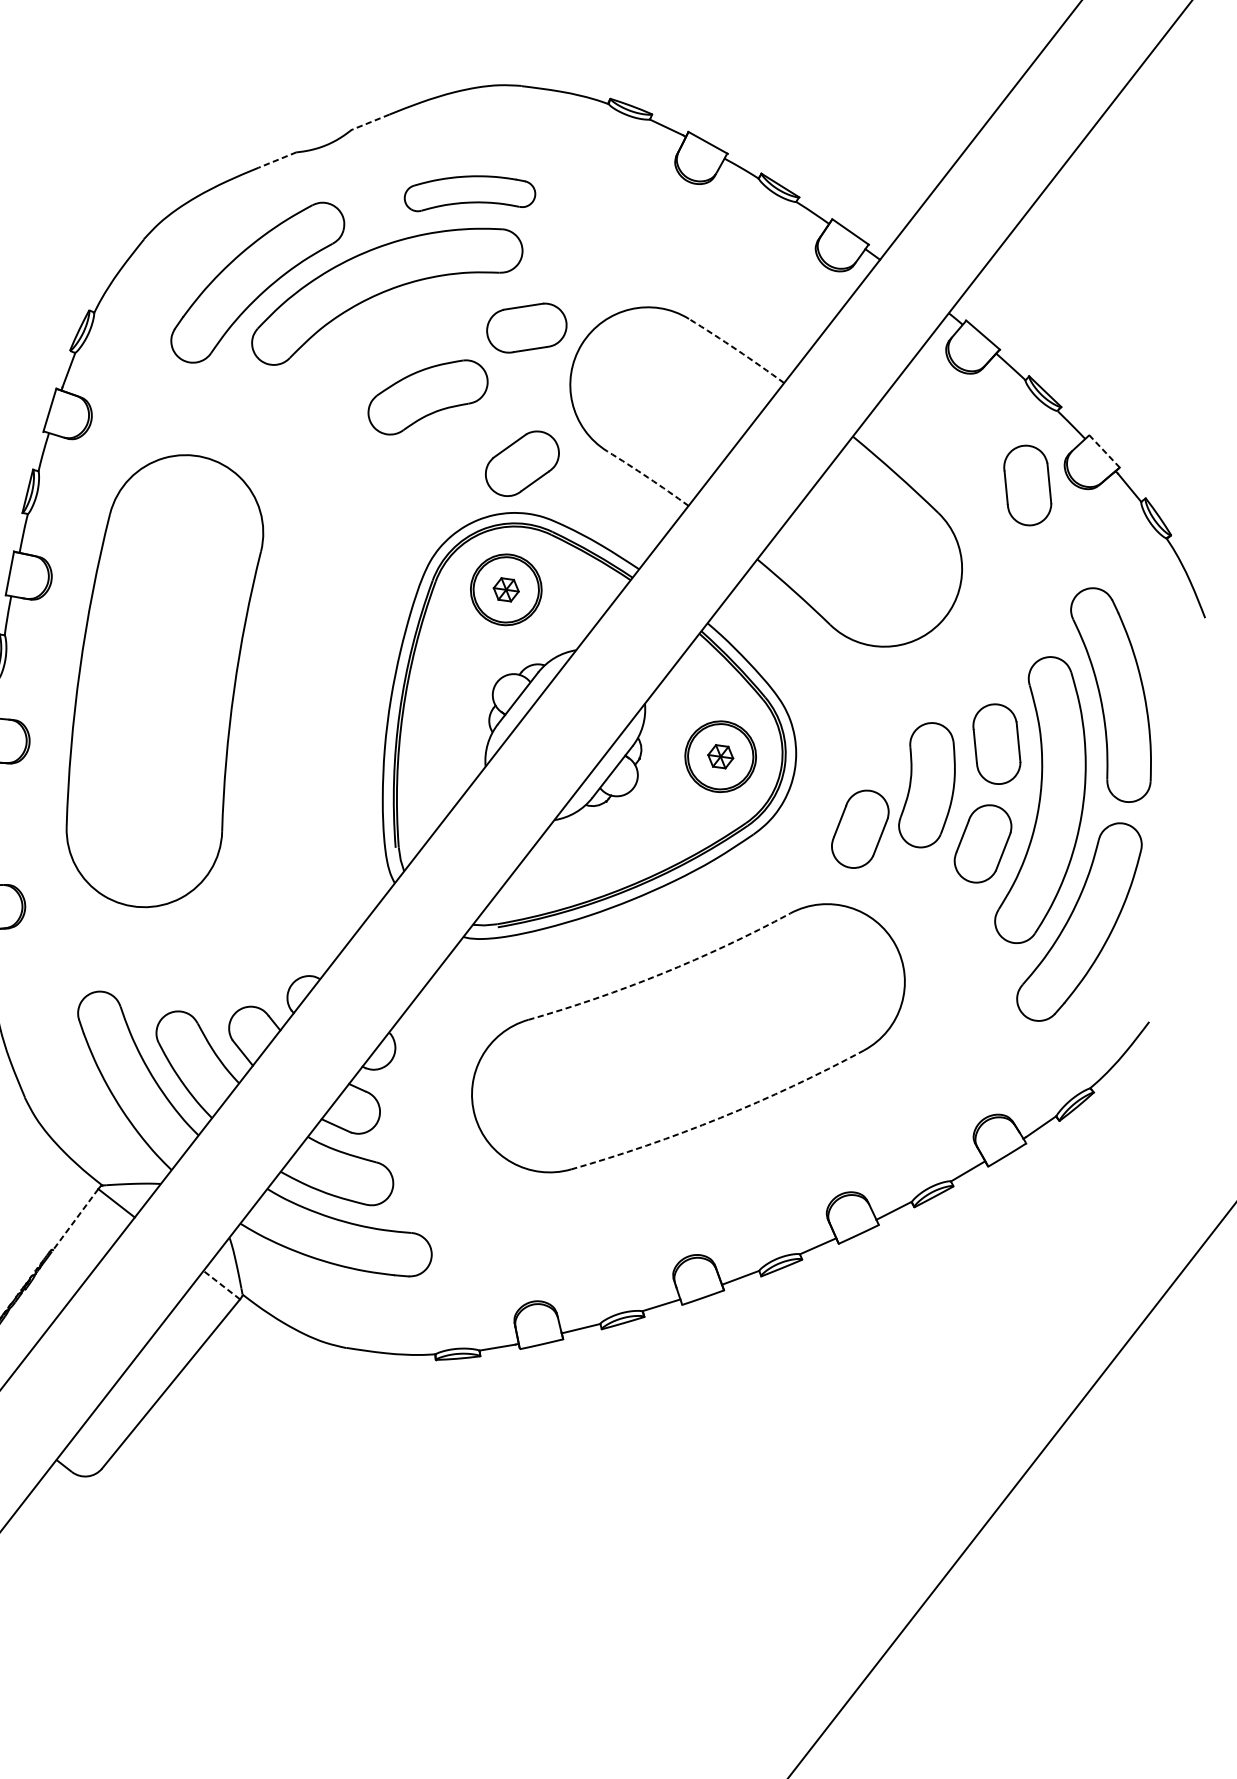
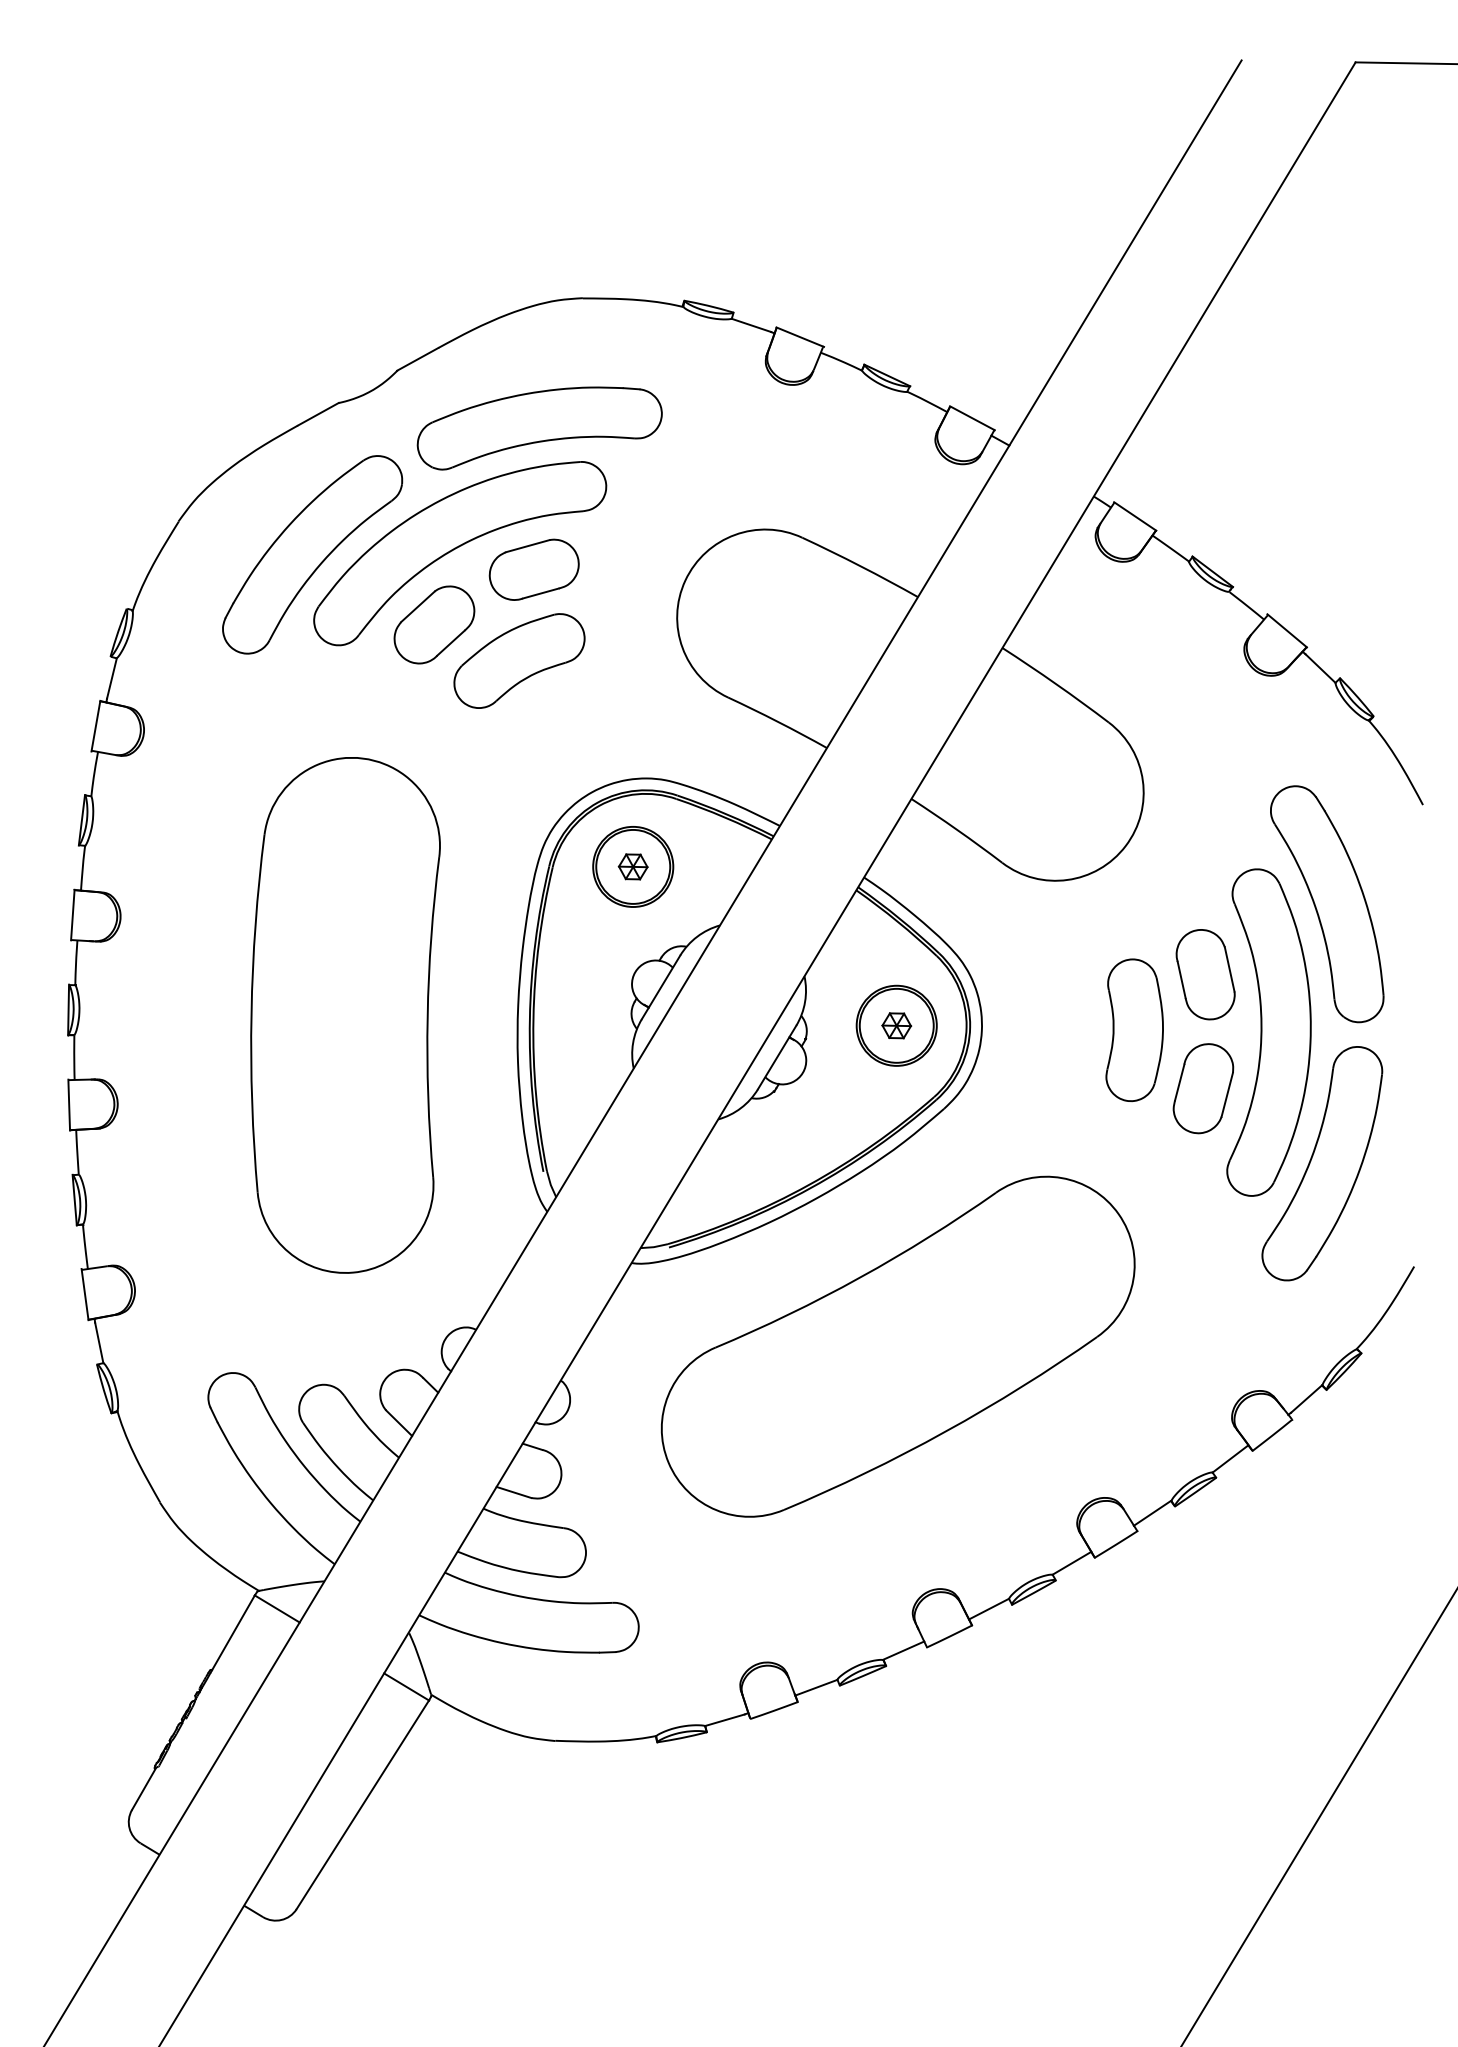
line: (370, 122) -> (417, 359), dashed -> solid
line: (276, 160) -> (317, 414), dashed -> solid
part: (469, 195) -> (539, 428), size x1.67
part: (526, 327) -> (533, 569), moved
arc: (736, 350) -> (860, 566), dashed -> solid
line: (1104, 450) -> (1287, 630), dashed -> solid
part: (522, 463) -> (434, 624), moved
arc: (648, 477) -> (778, 721), dashed -> solid
part: (1027, 485) -> (1205, 679), removed
part: (162, 680) -> (345, 1015), moved
part: (860, 829) -> (1063, 1088), removed
arc: (662, 973) -> (860, 1277), dashed -> solid
arc: (721, 1117) -> (945, 1431), dashed -> solid
line: (74, 1220) -> (232, 1634), dashed -> solid
line: (221, 1284) -> (406, 1686), dashed -> solid

